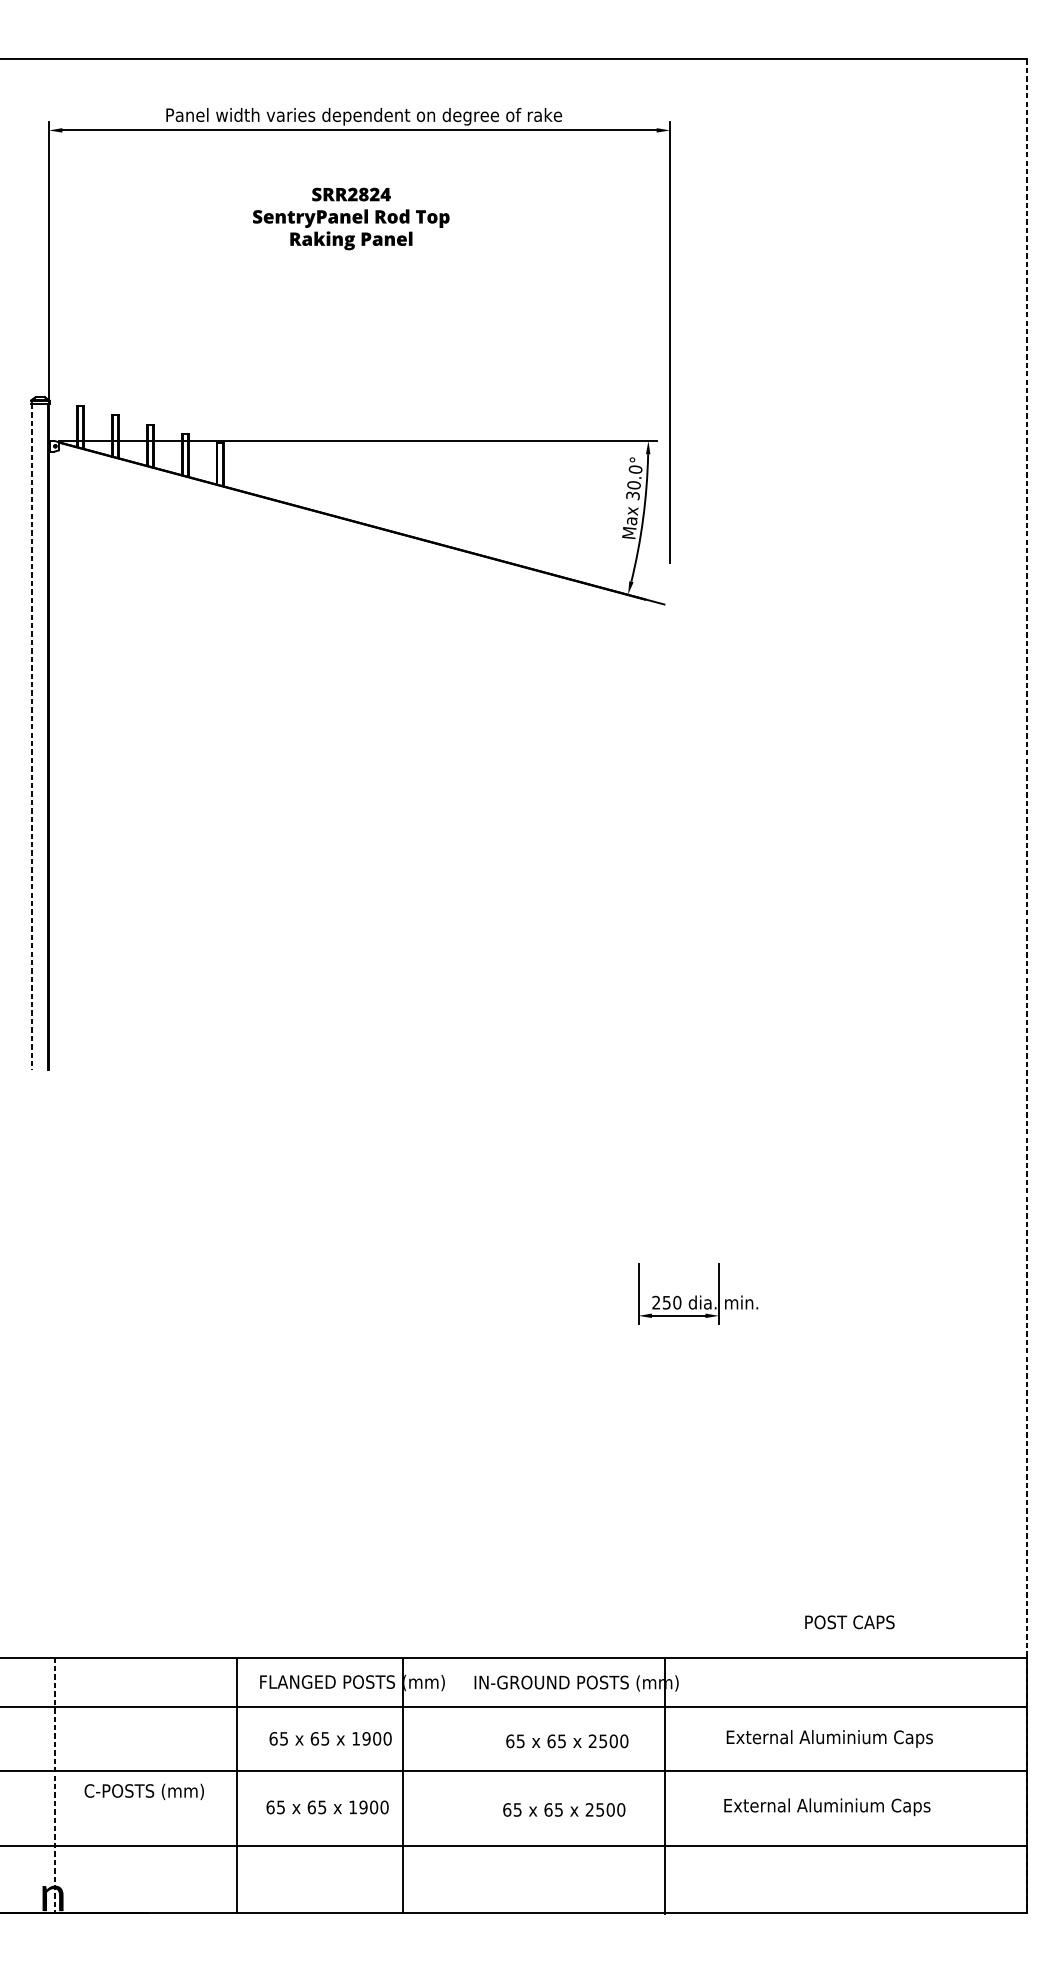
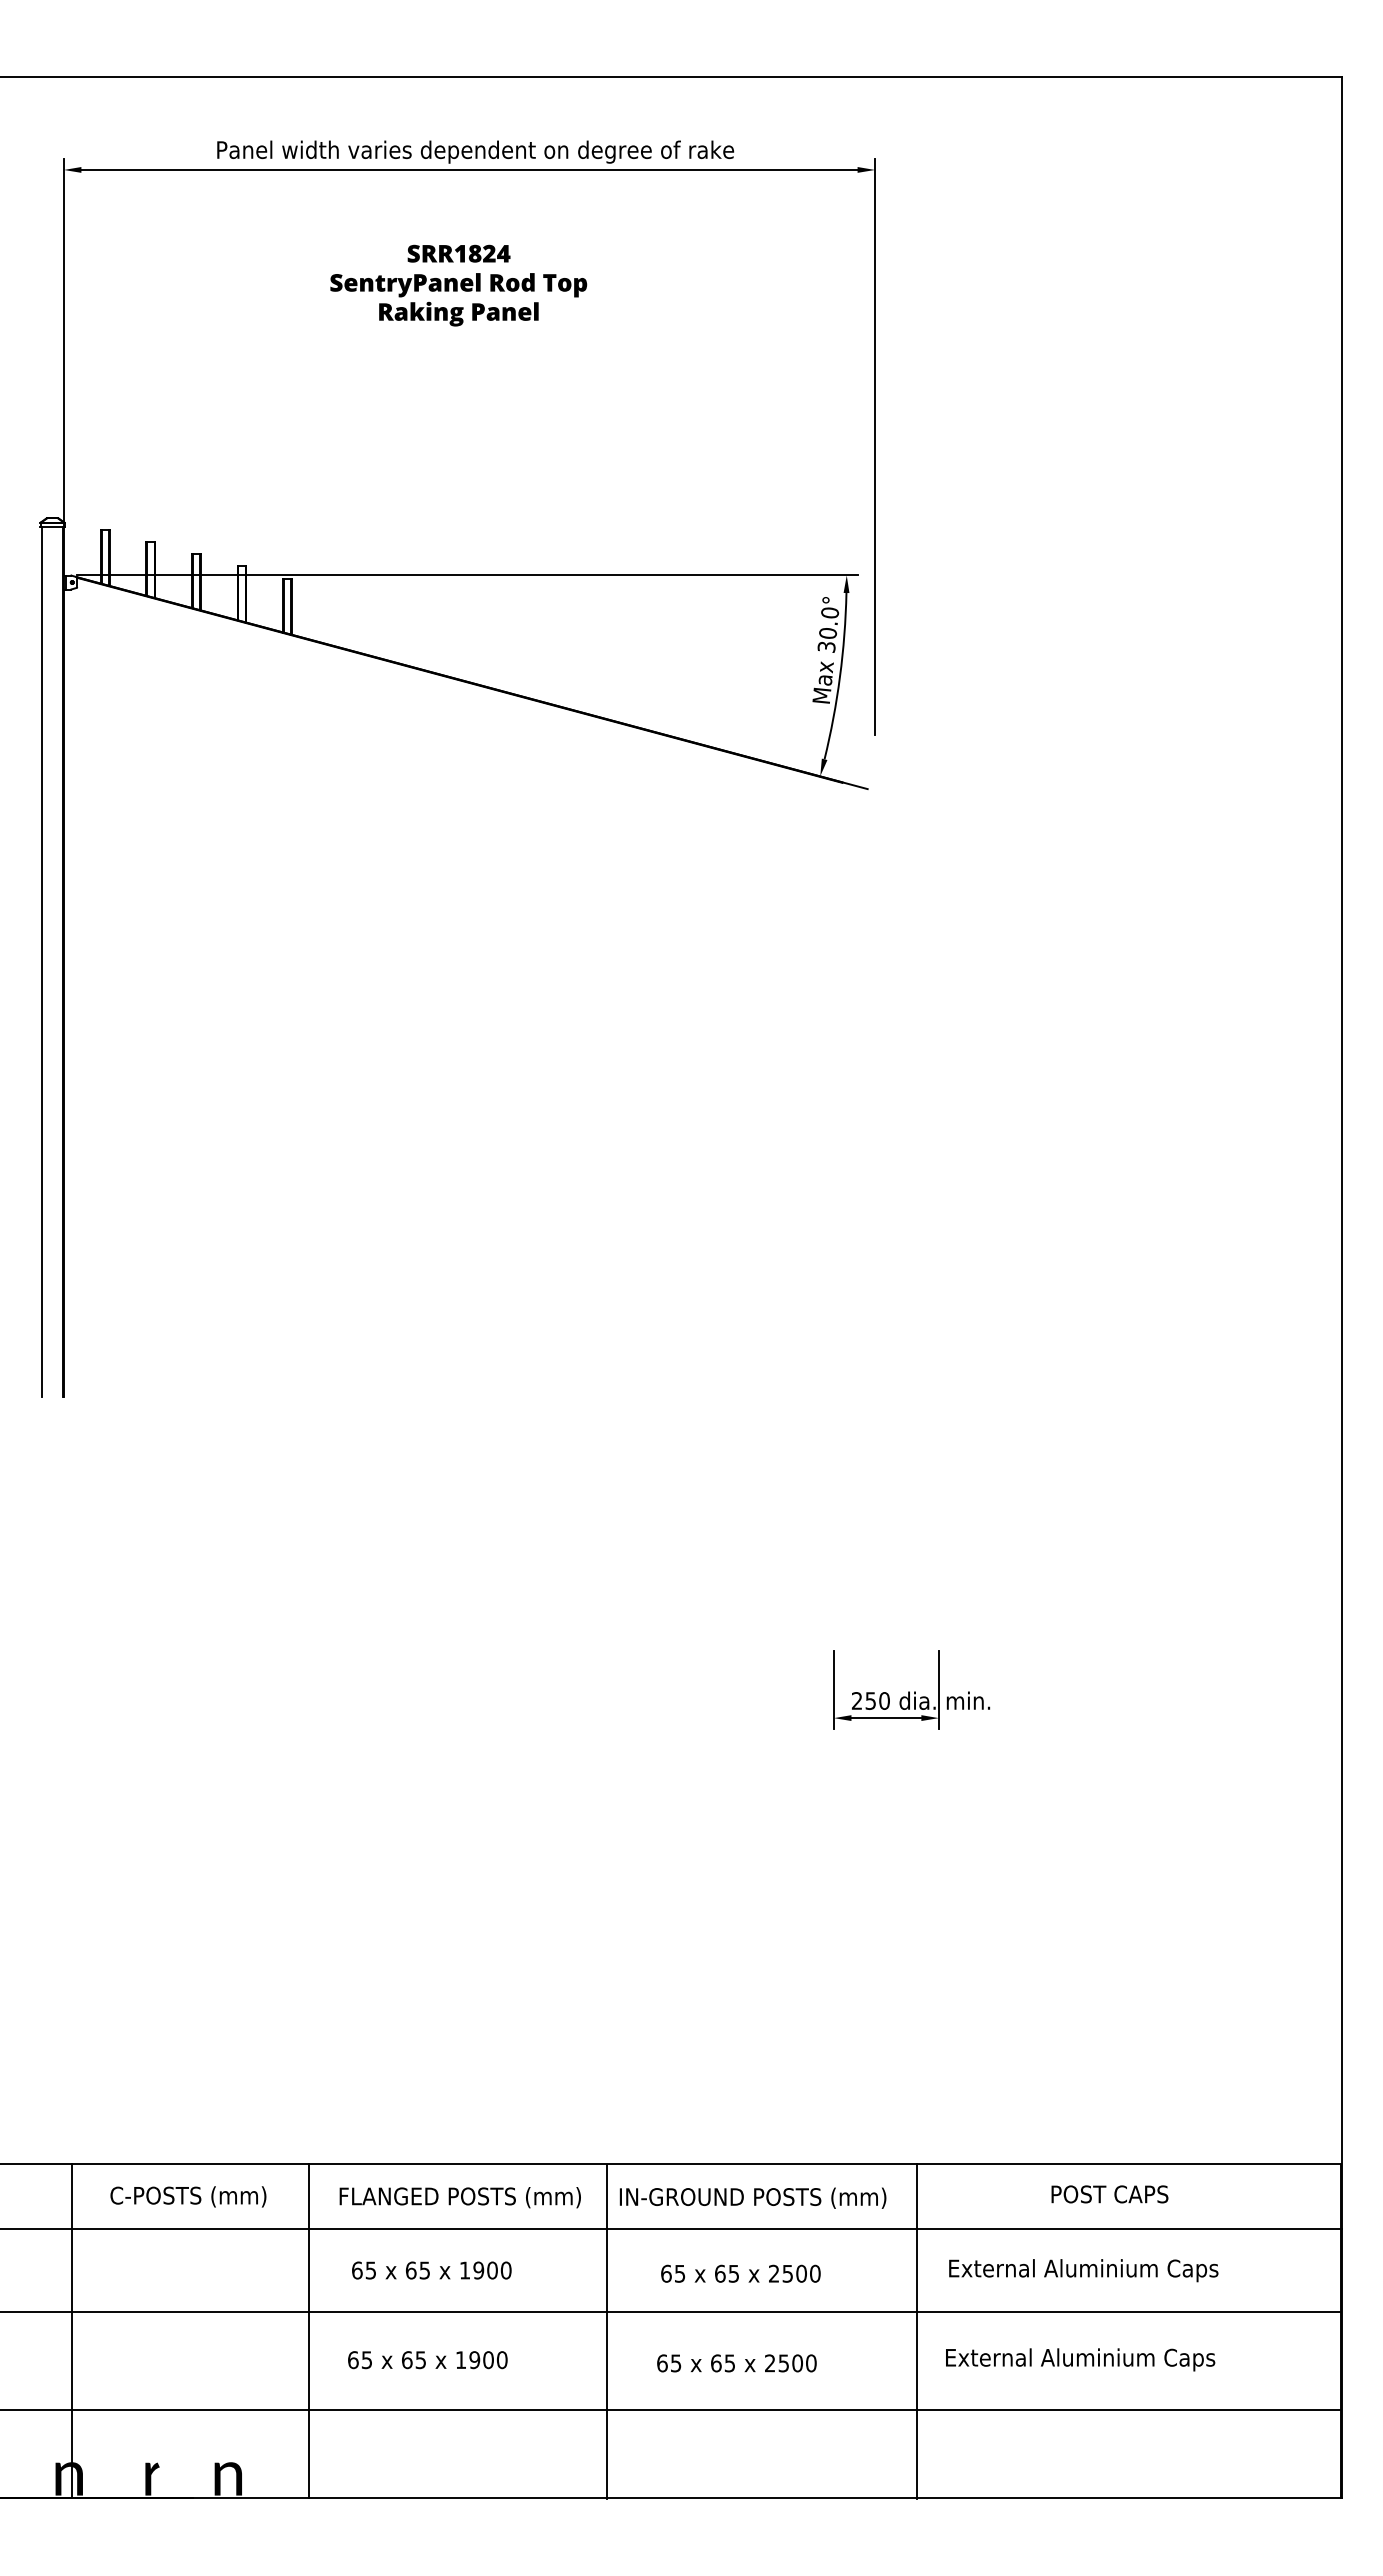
text: (352, 194) -> (460, 253), SRR2824 -> SRR1824
line: (32, 737) -> (42, 962), dashed -> solid
line: (1027, 986) -> (1341, 1287), dashed -> solid
text: (849, 1622) -> (1109, 2194), moved
line: (54, 1785) -> (71, 2331), dashed -> solid
line: (402, 1785) -> (606, 2331), moved
line: (664, 1785) -> (916, 2331), moved
text: (144, 1791) -> (188, 2196), moved
fill: (116, 1898) -> (152, 2478), added
fill: (174, 1898) -> (228, 2478), added

